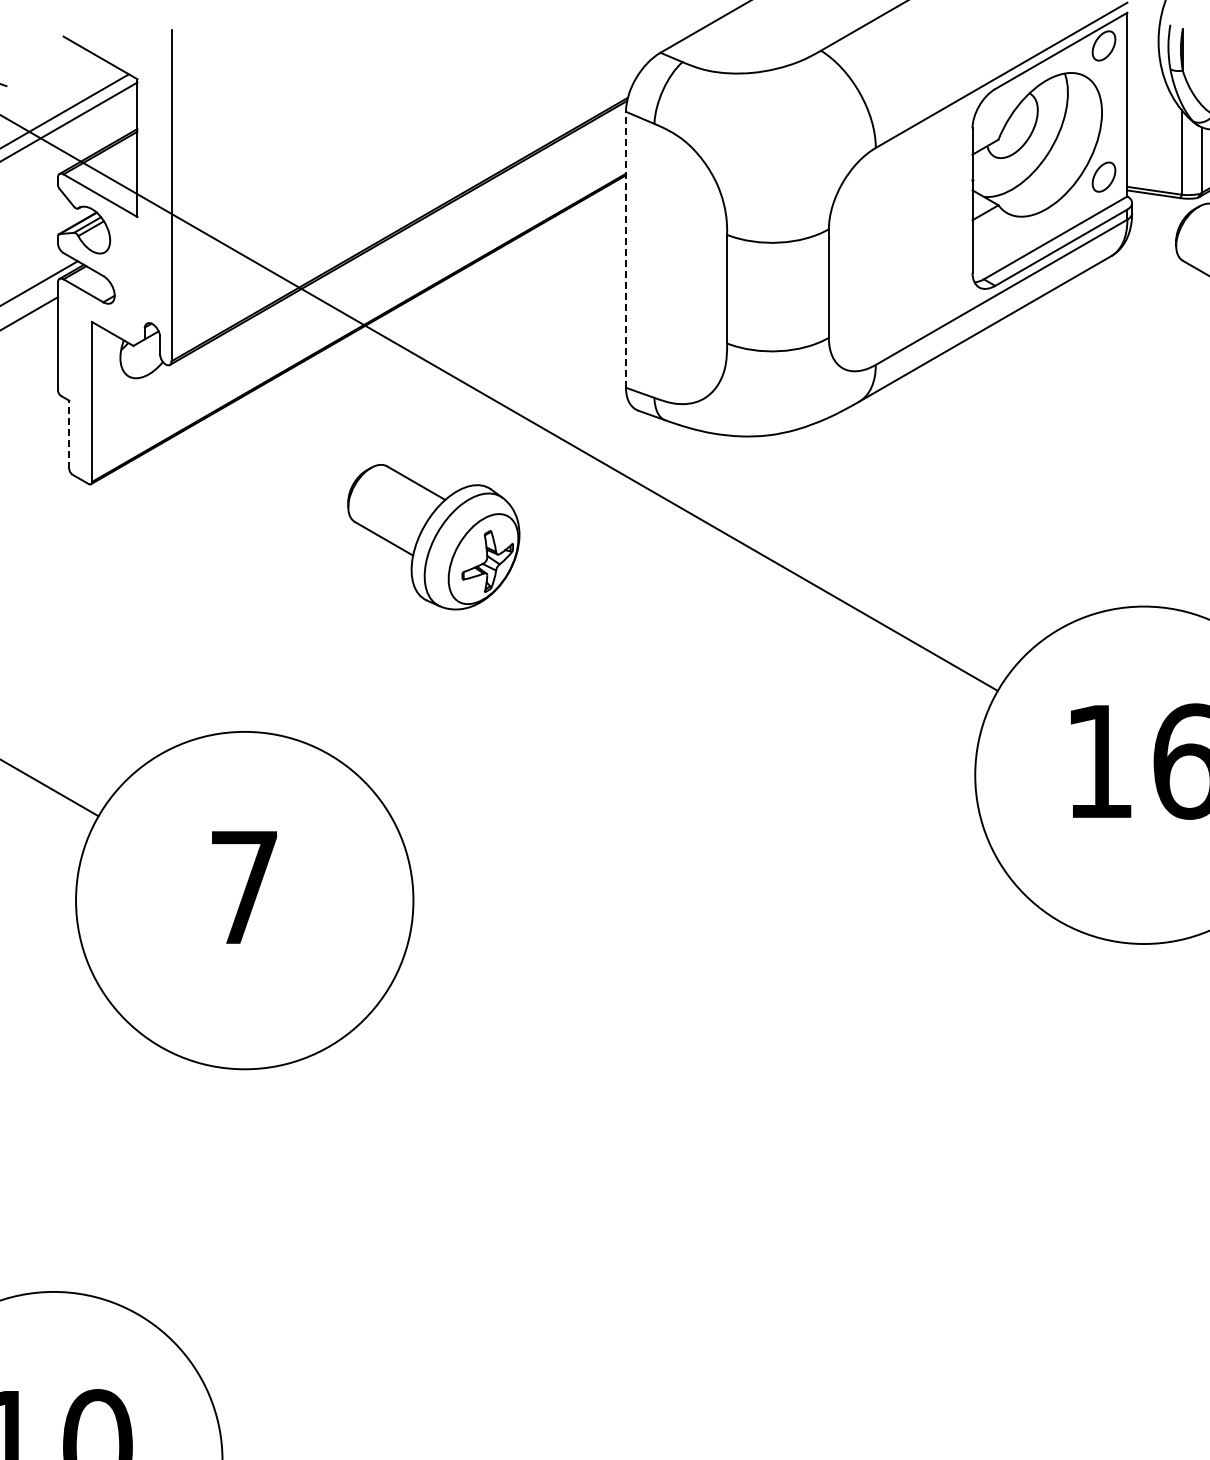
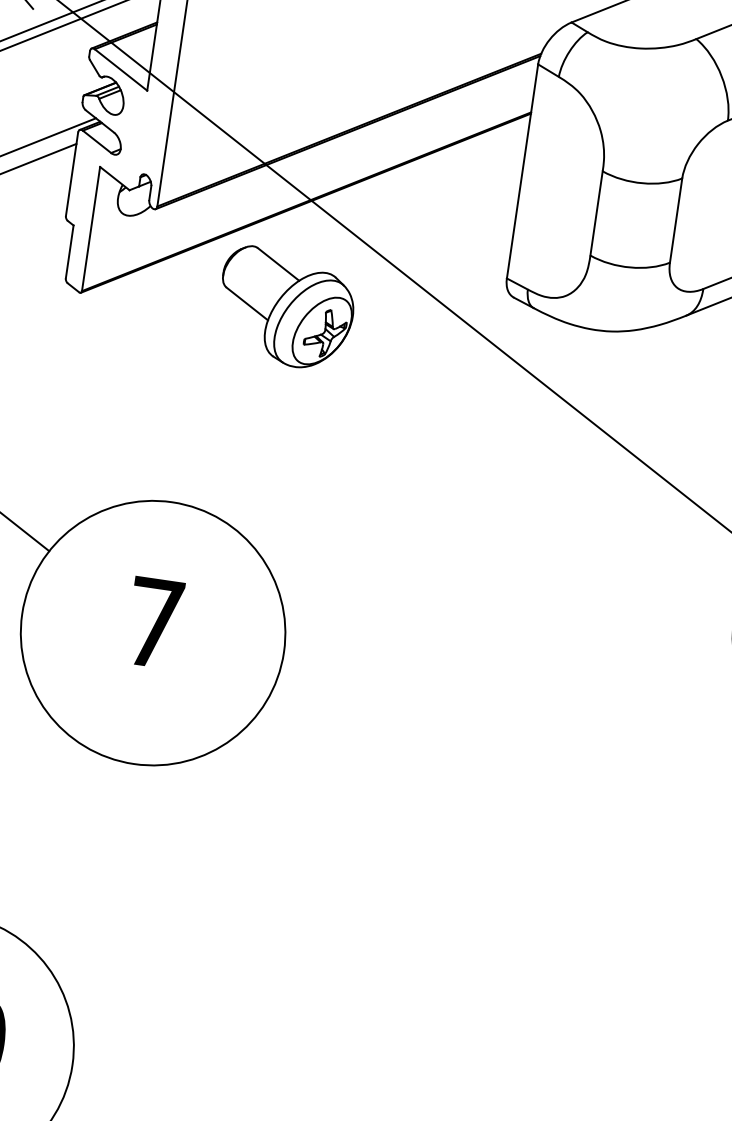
line: (626, 249) -> (522, 171), dashed -> solid
line: (69, 434) -> (69, 251), dashed -> solid
part: (433, 537) -> (285, 308), moved

